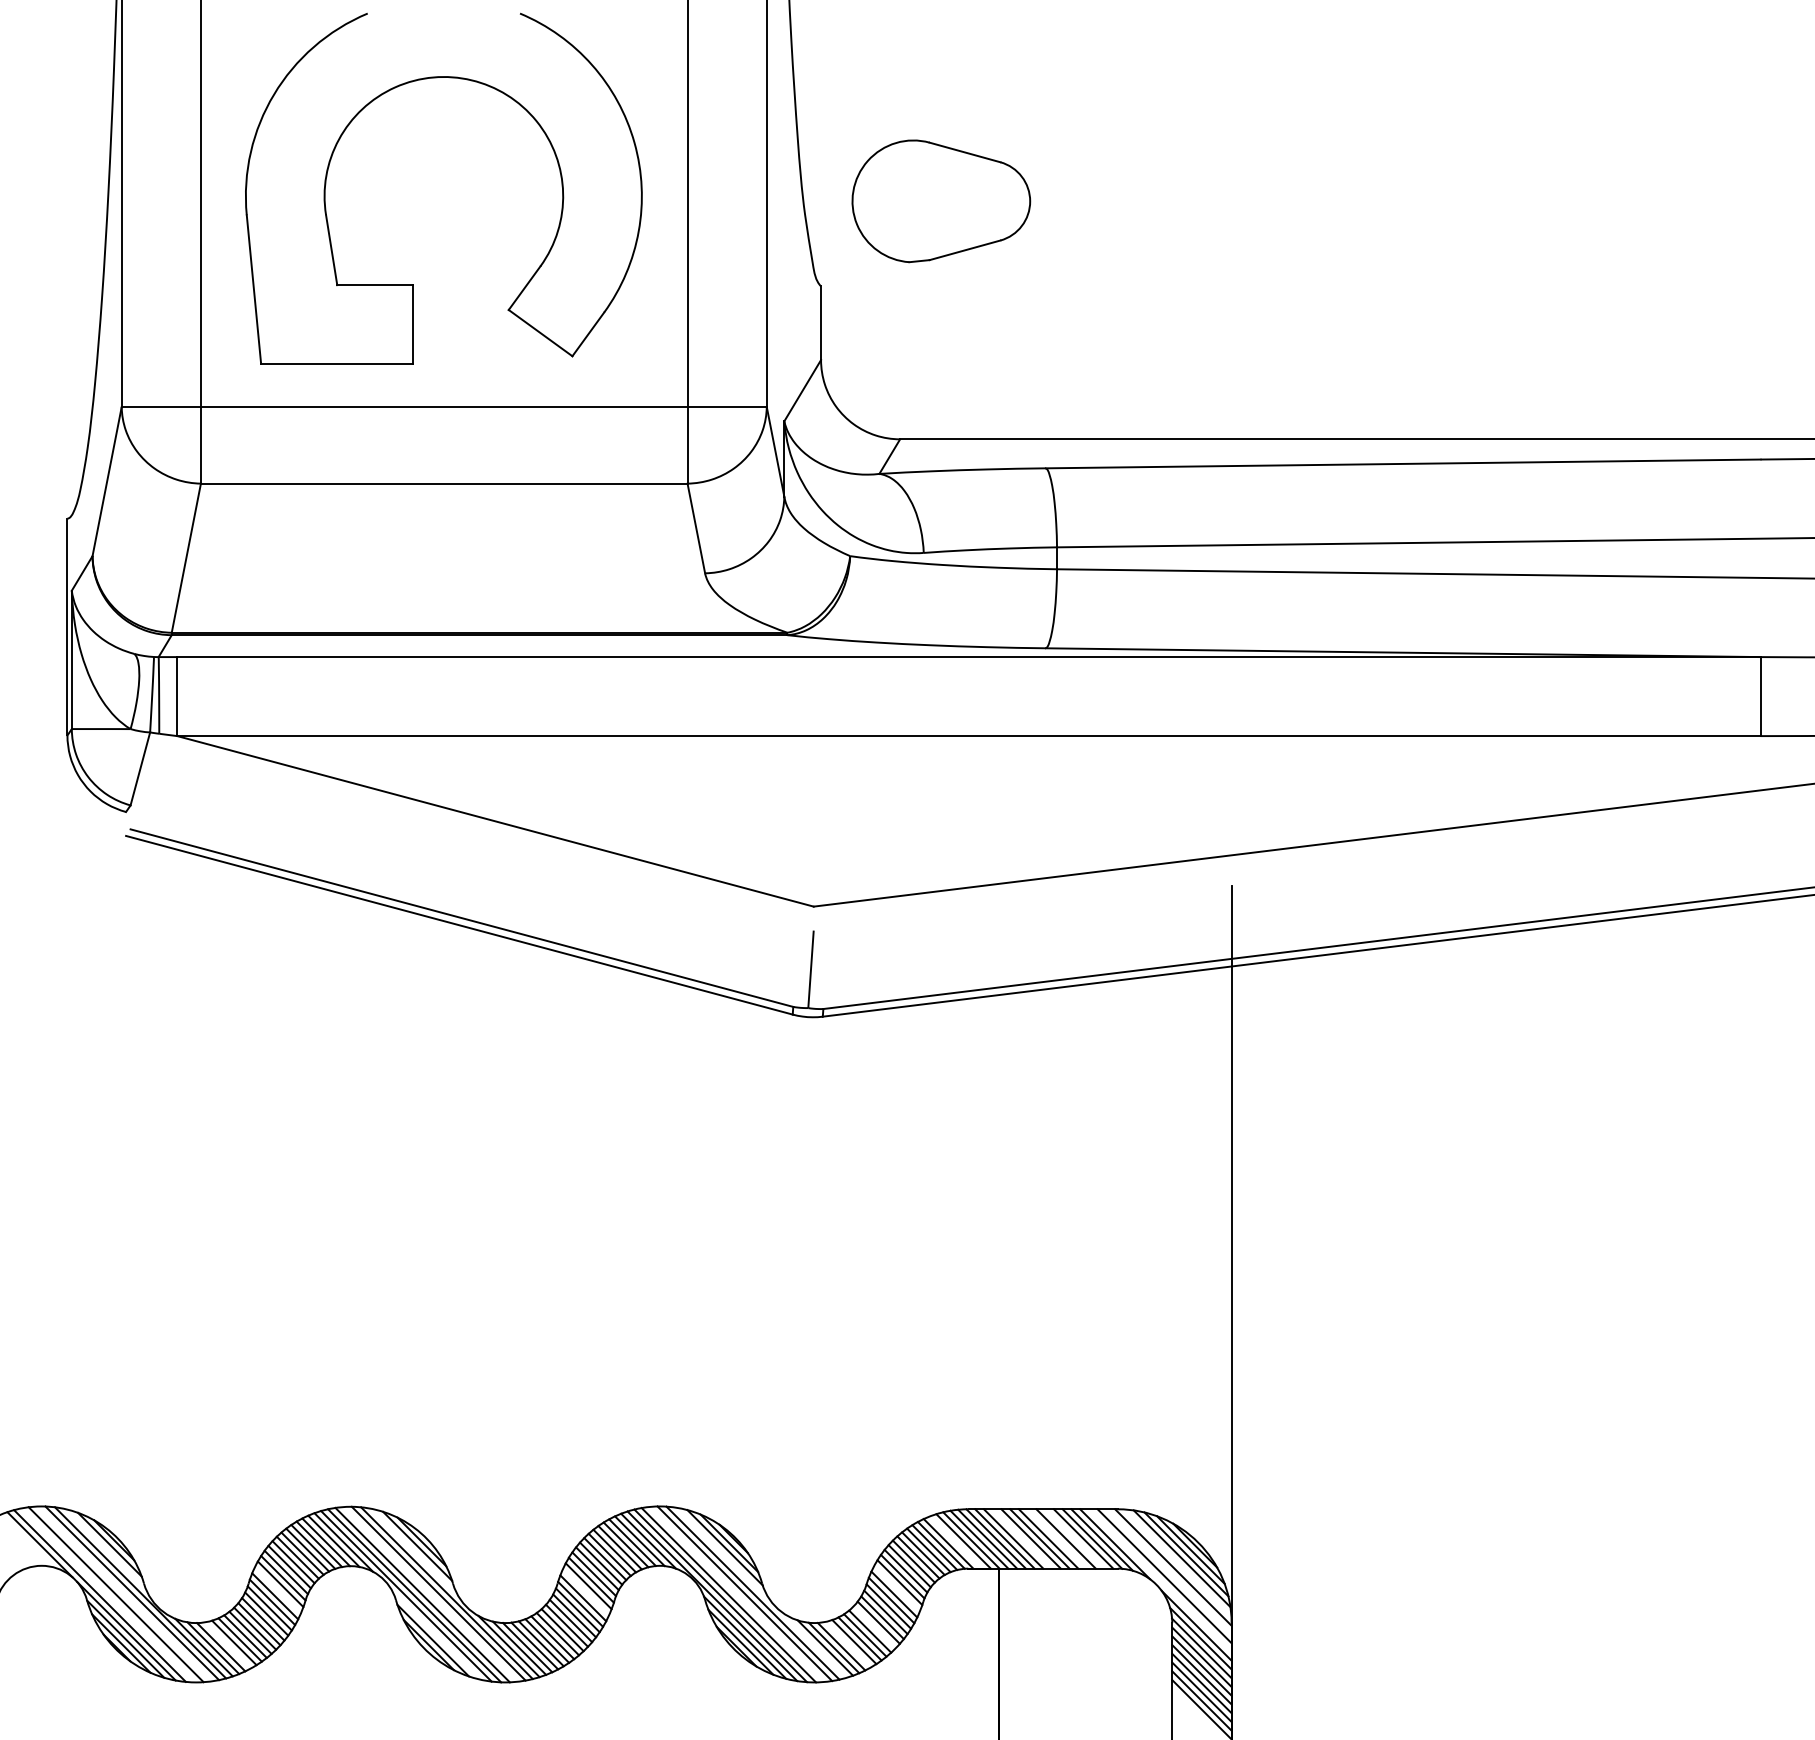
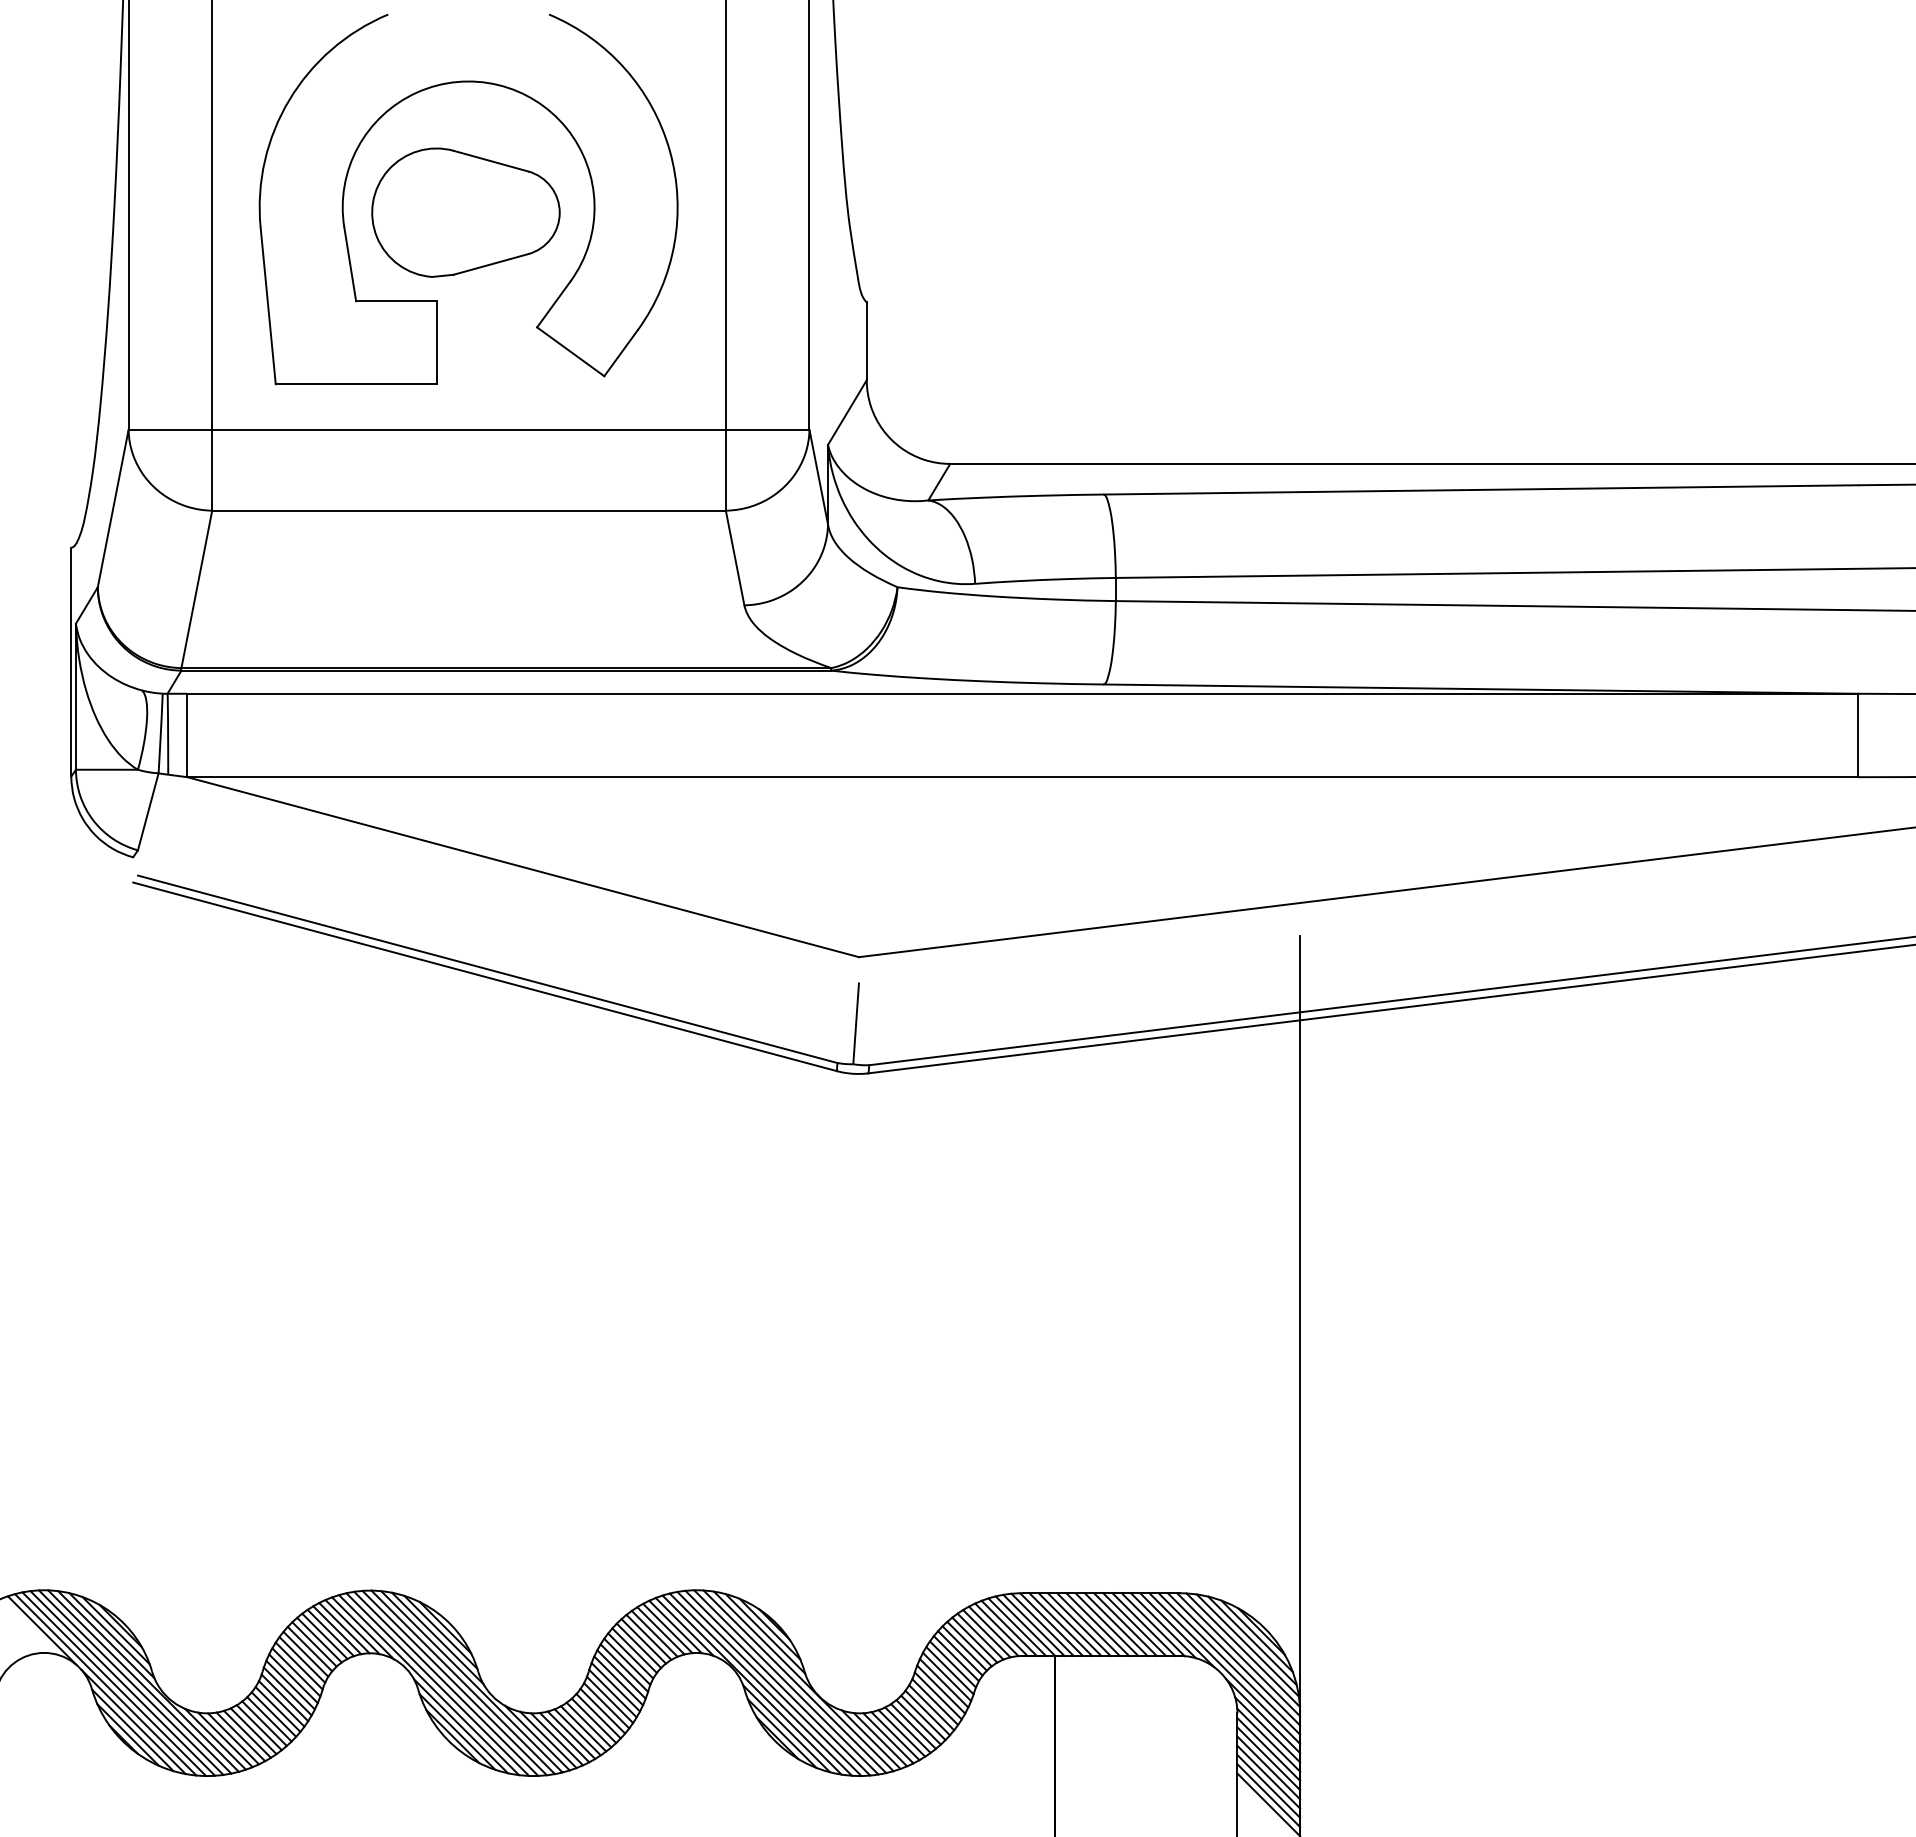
part: (941, 201) -> (466, 212), moved
line: (1022, 1538) -> (1079, 1624), added
line: (1057, 1538) -> (1116, 1624), added
line: (1074, 1538) -> (1134, 1624), added
line: (955, 1542) -> (1008, 1628), added
line: (105, 1549) -> (111, 1635), added
line: (414, 1551) -> (437, 1637), added
line: (1177, 1562) -> (1242, 1649), added
line: (1168, 1571) -> (1233, 1658), added
line: (1159, 1580) -> (1223, 1668), added
line: (896, 1588) -> (946, 1676), added
line: (277, 1590) -> (293, 1678), added
line: (585, 1592) -> (618, 1681), added
line: (761, 1592) -> (803, 1681), added
line: (123, 1593) -> (130, 1682), added
line: (430, 1594) -> (454, 1683), added
line: (736, 1594) -> (777, 1683), added
line: (108, 1595) -> (114, 1684), added
line: (874, 1627) -> (923, 1718), added
line: (436, 1634) -> (460, 1725), added
line: (848, 1644) -> (895, 1735), added
line: (228, 1645) -> (241, 1737), added

